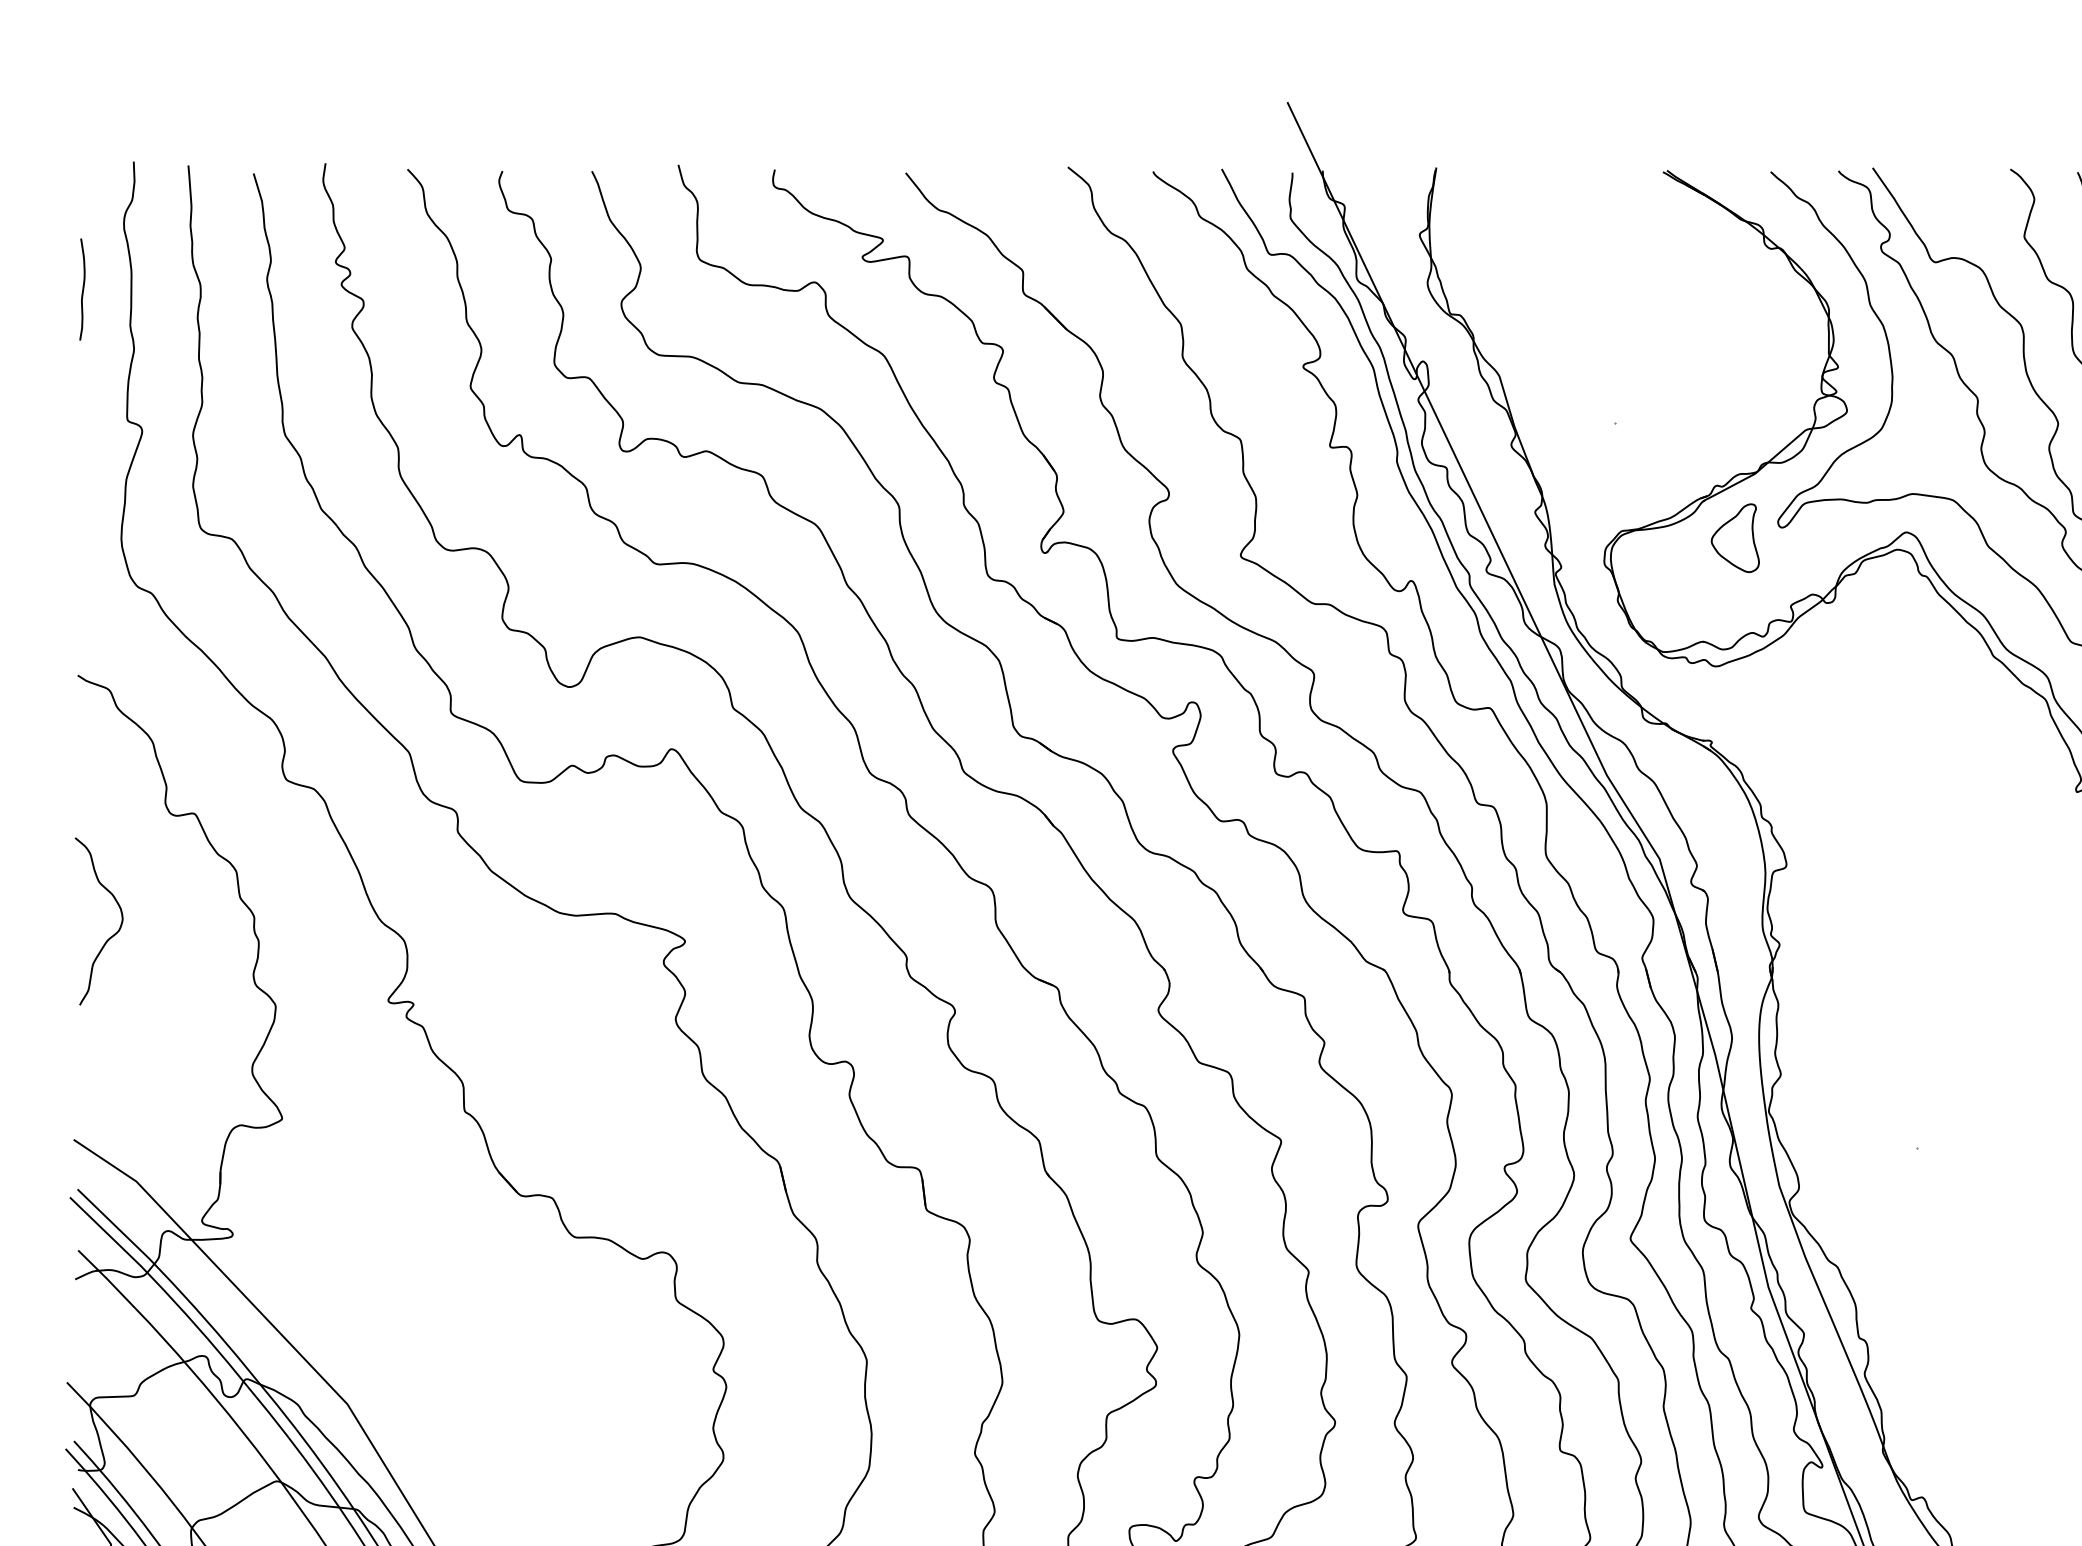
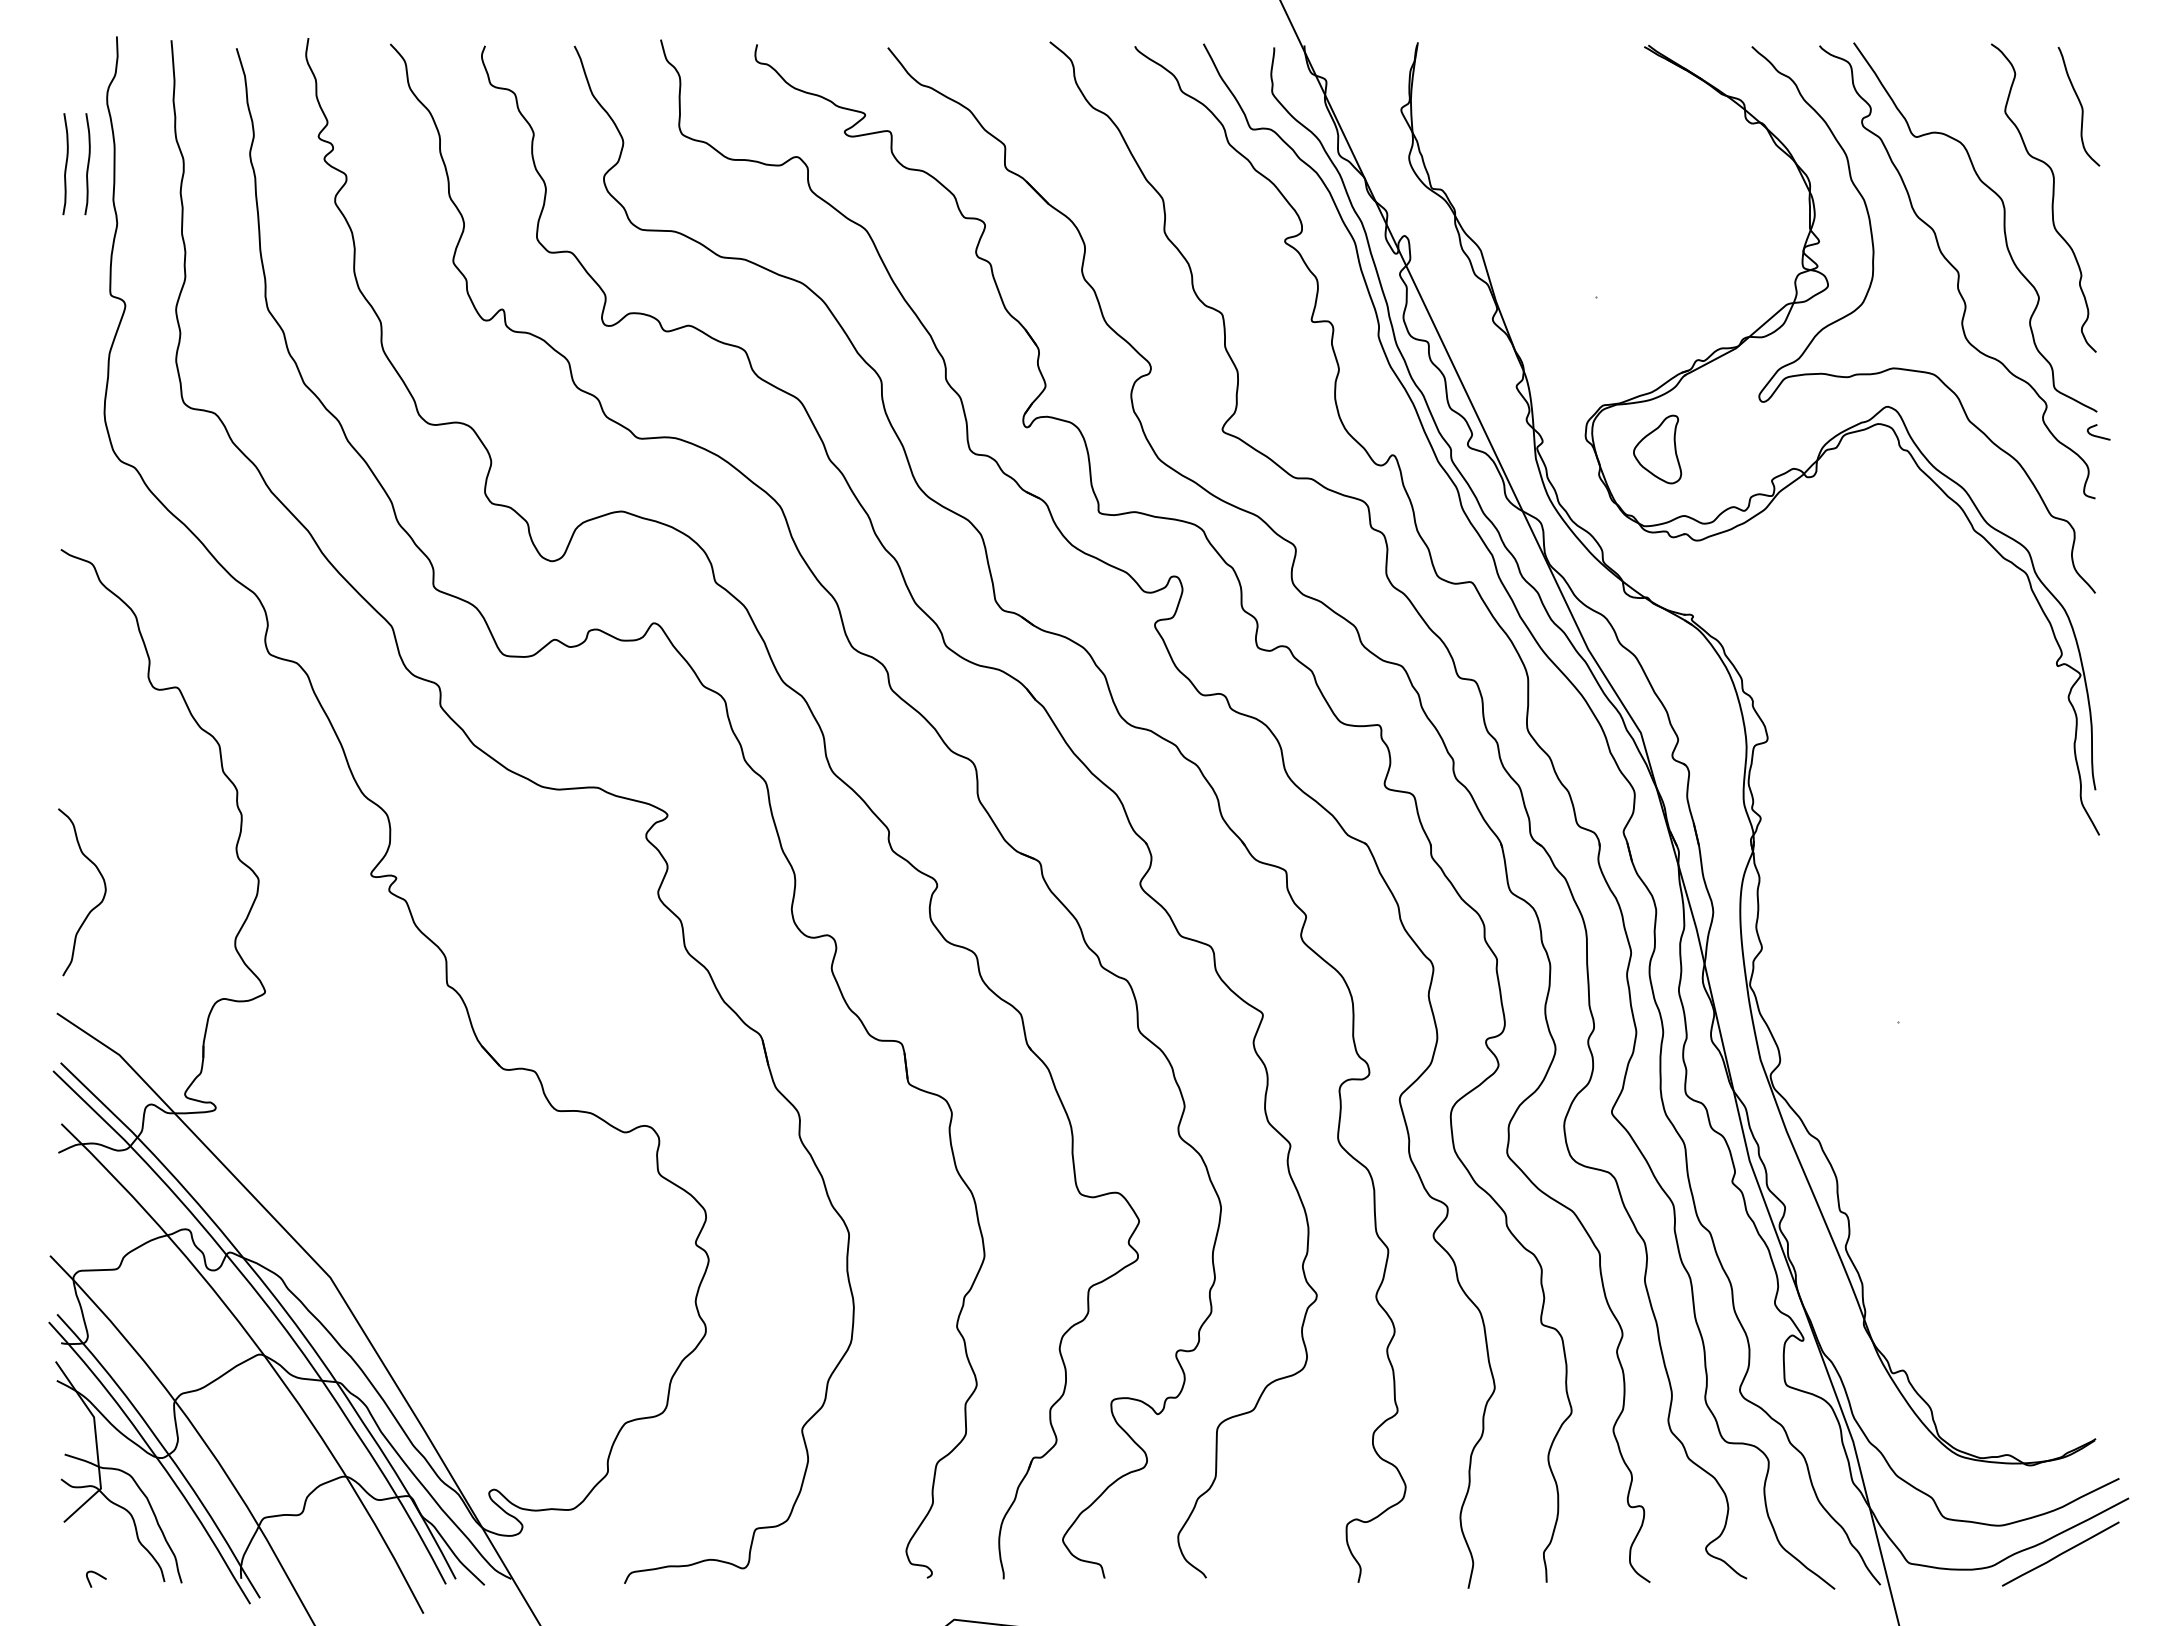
curve: (104, 289) -> (87, 164), added
part: (1735, 538) -> (1657, 449), moved
curve: (110, 936) -> (93, 907), moved

